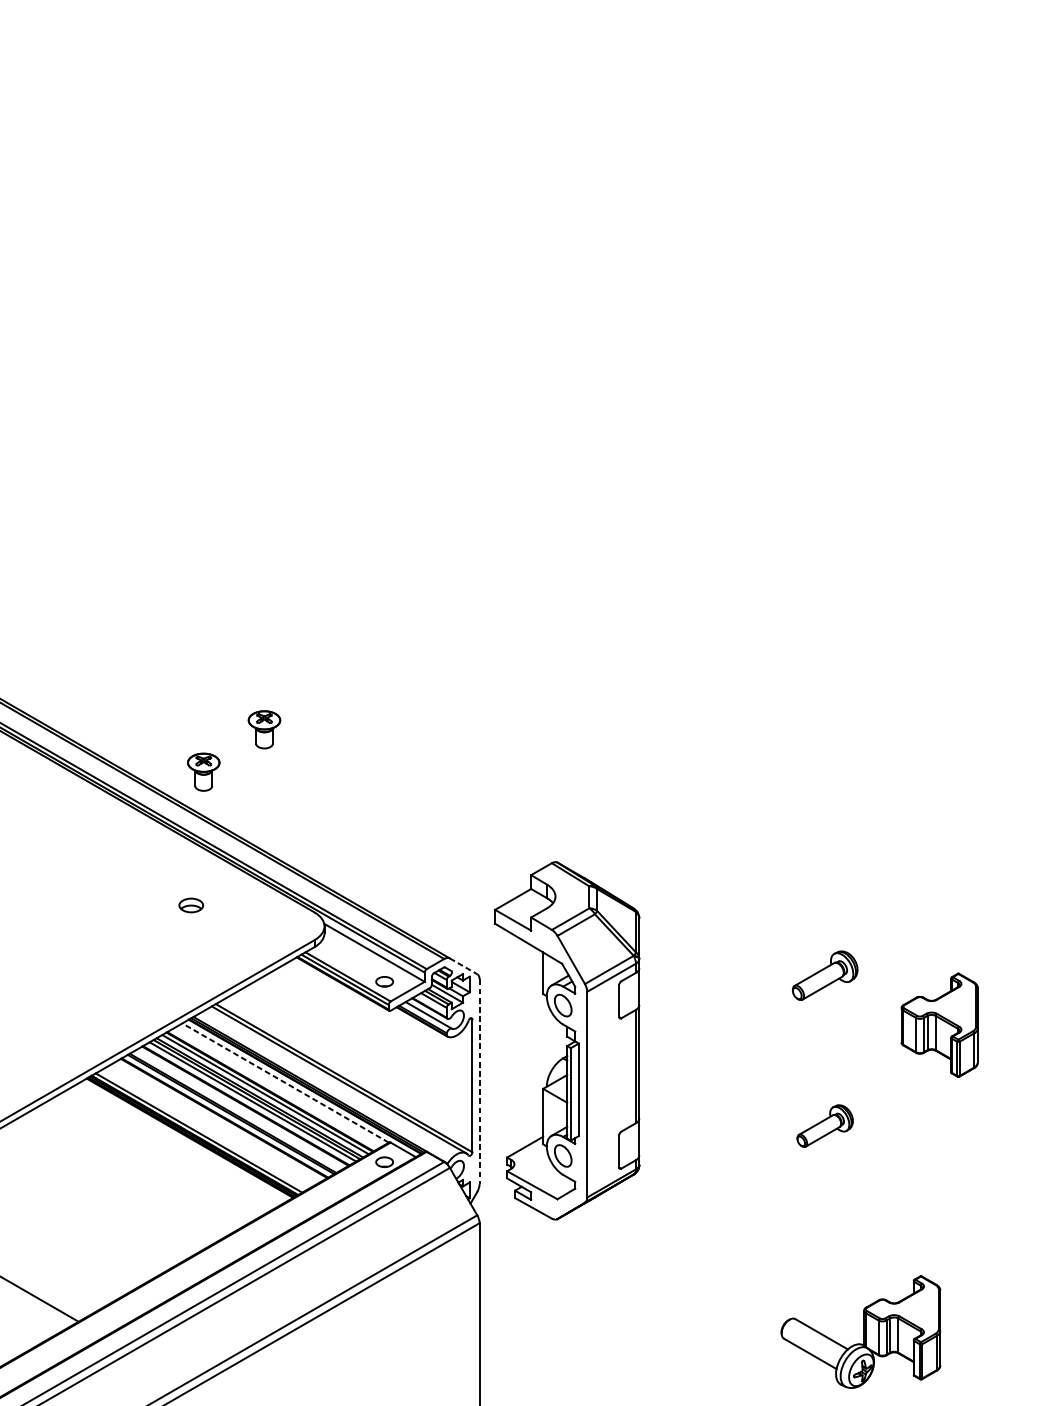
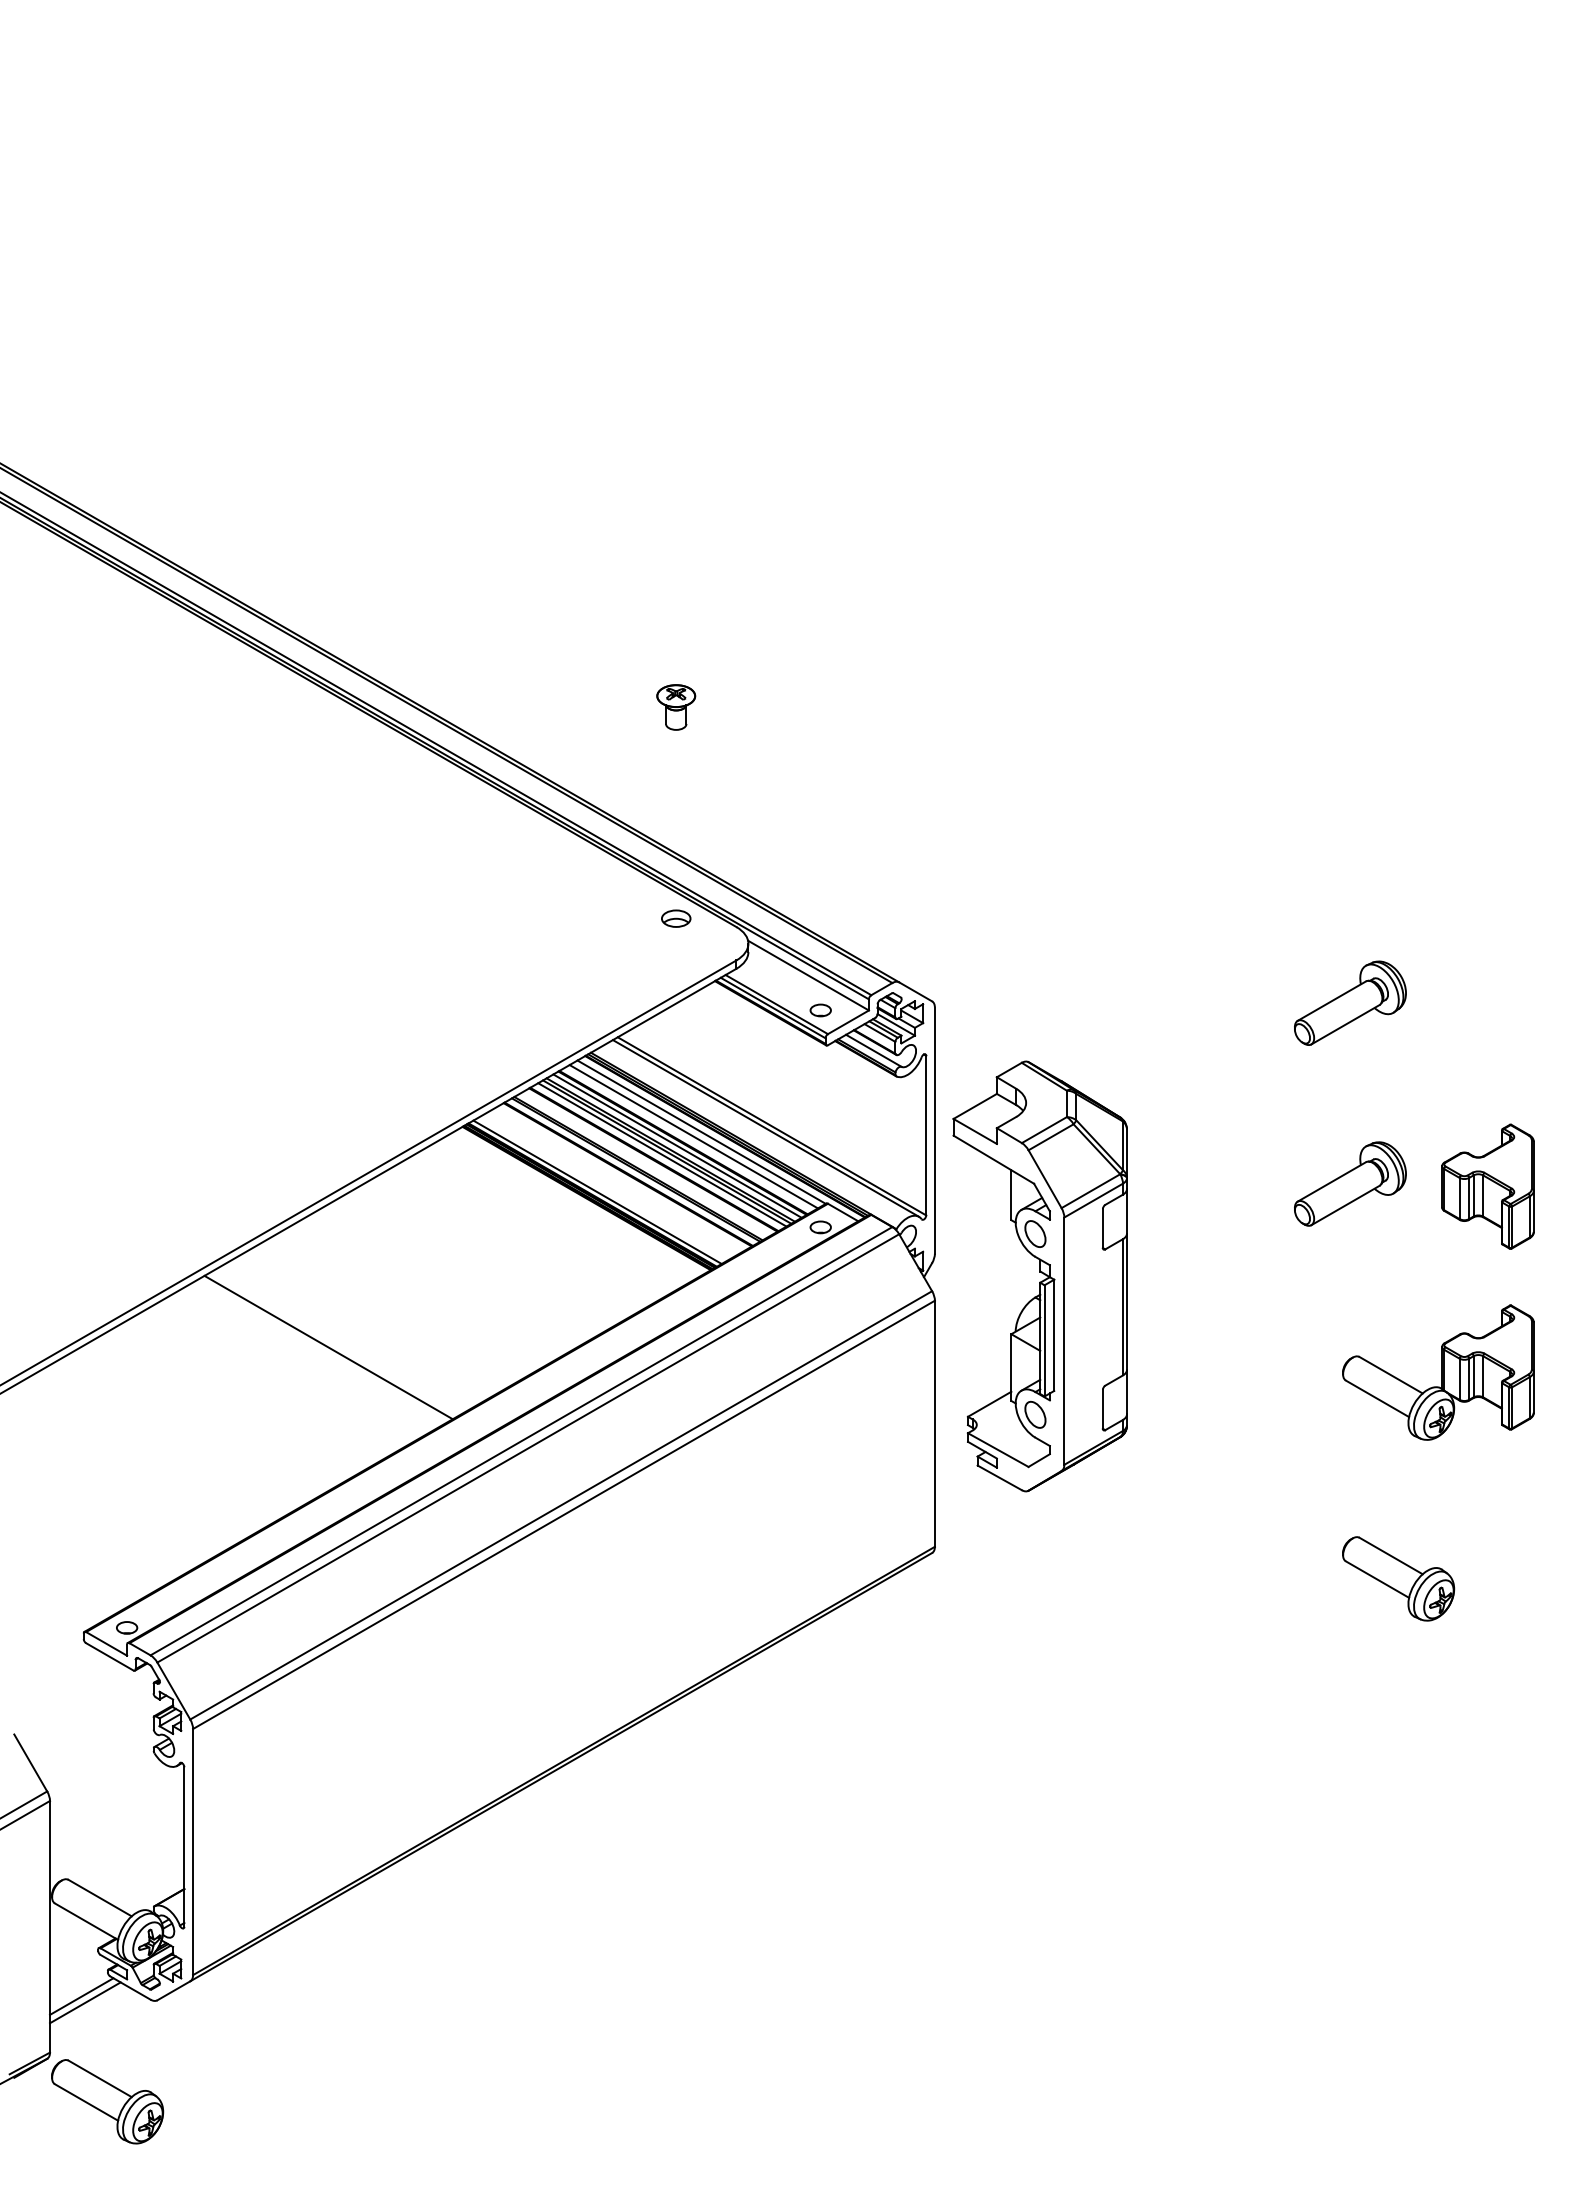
part: (203, 772) -> (603, 758), removed
part: (191, 905) -> (676, 918), moved
line: (463, 966) -> (915, 991), dashed -> solid
part: (825, 975) -> (1350, 1002), size x1.43
part: (939, 1025) -> (1487, 1186), moved
part: (566, 1040) -> (1039, 1276), moved
line: (285, 1082) -> (701, 1131), dashed -> solid
line: (479, 1082) -> (934, 1131), dashed -> solid
line: (278, 1086) -> (693, 1136), added
part: (825, 1125) -> (1350, 1183), size x1.67
part: (861, 1331) -> (1438, 1372), moved

